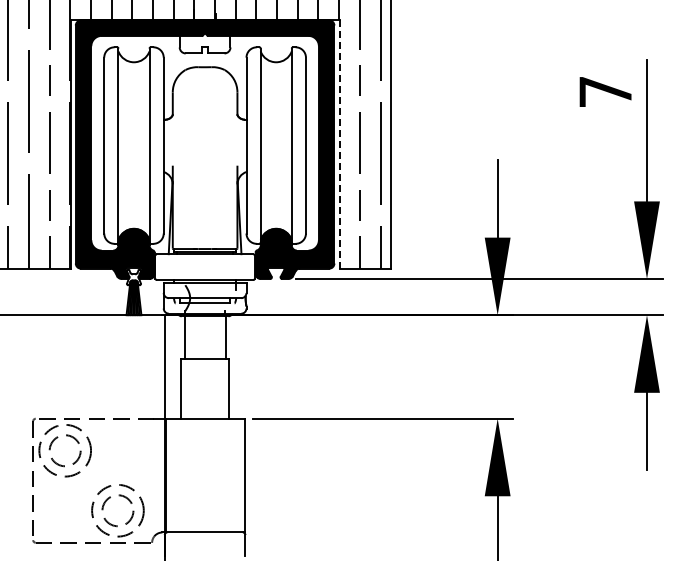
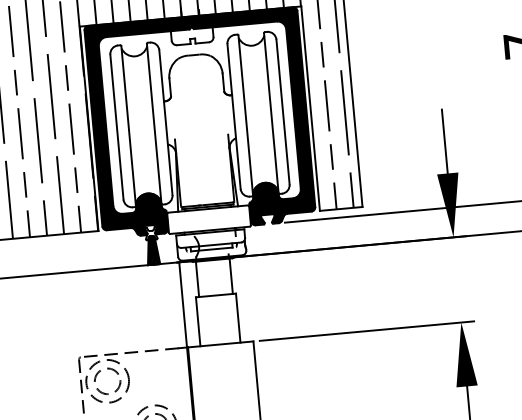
line: (339, 145) -> (310, 109), dashed -> solid

